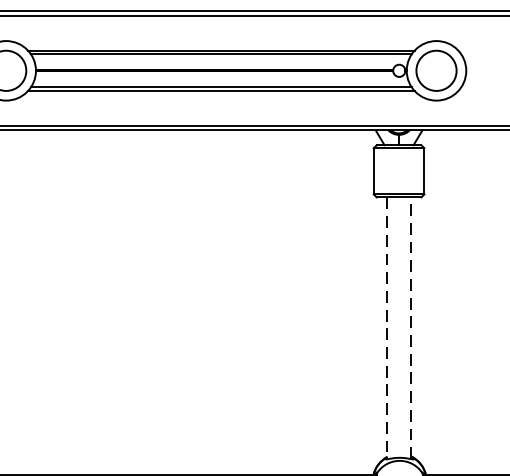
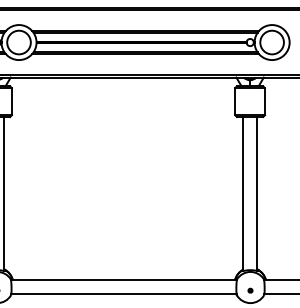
line: (387, 327) -> (243, 193), dashed -> solid
line: (411, 327) -> (257, 193), dashed -> solid

